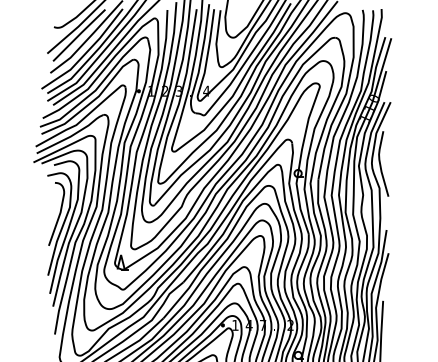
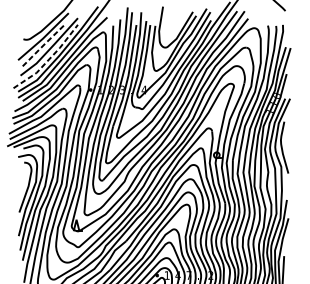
line: (79, 34) -> (43, 45), solid -> dashed
line: (86, 52) -> (49, 59), solid -> dashed

